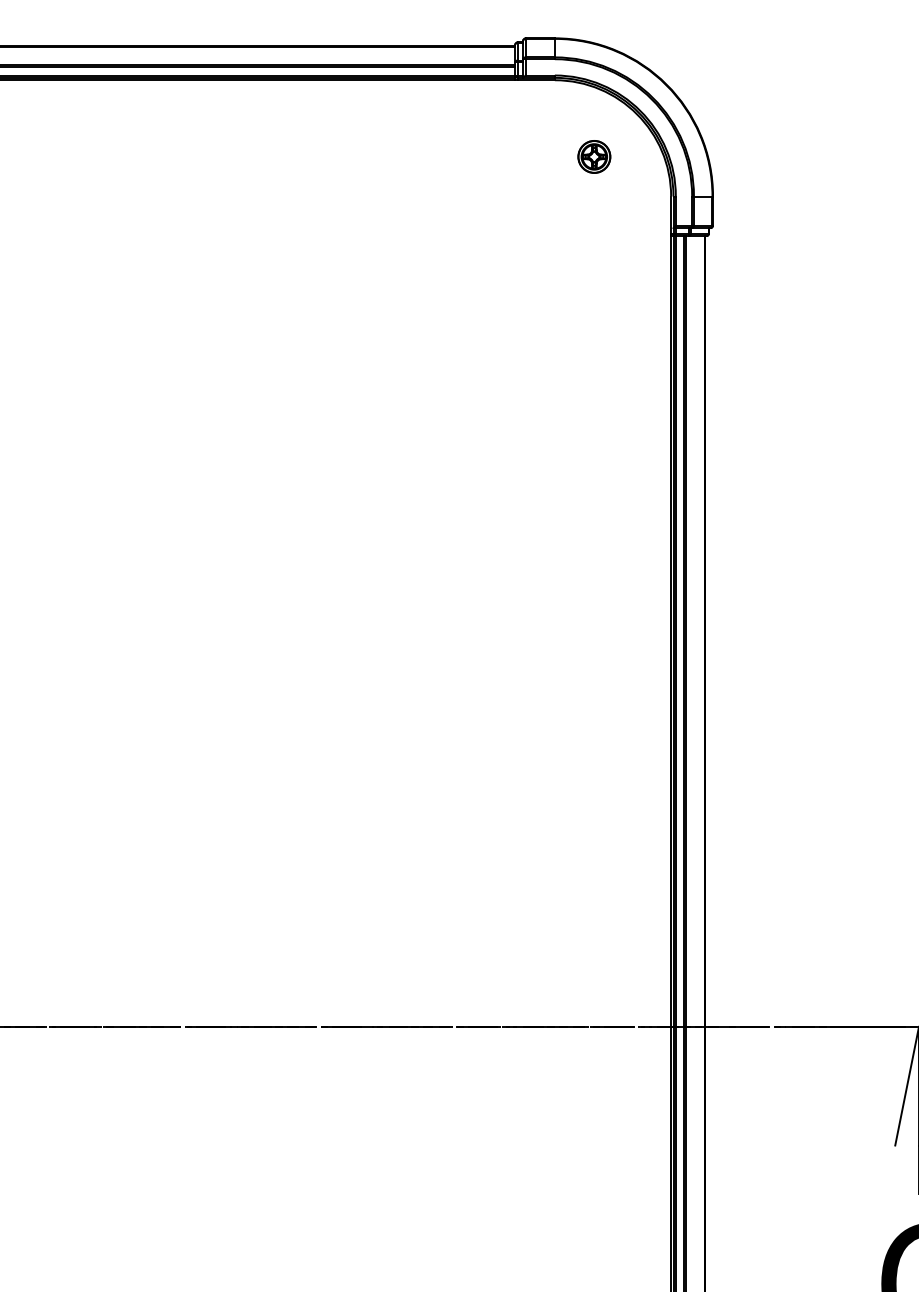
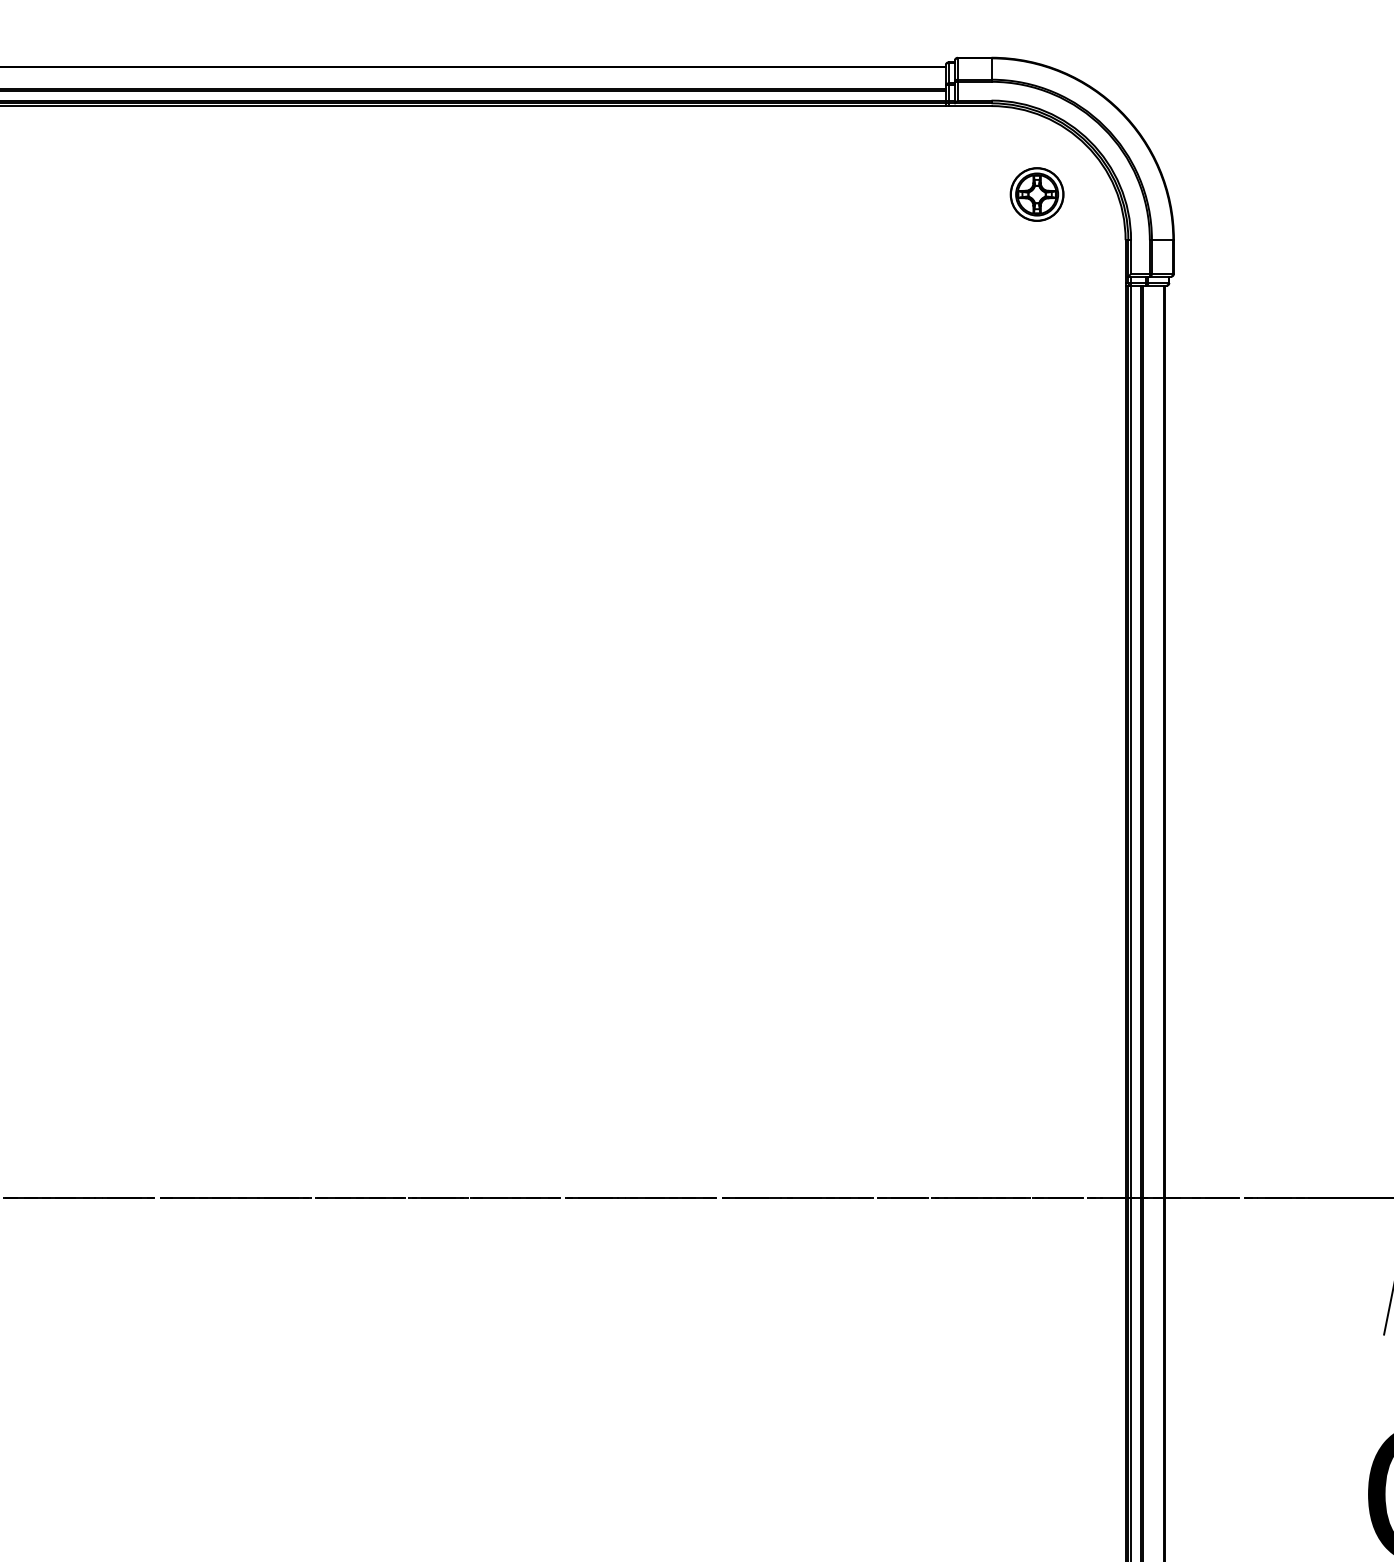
part: (593, 156) -> (1036, 194), size x1.43

